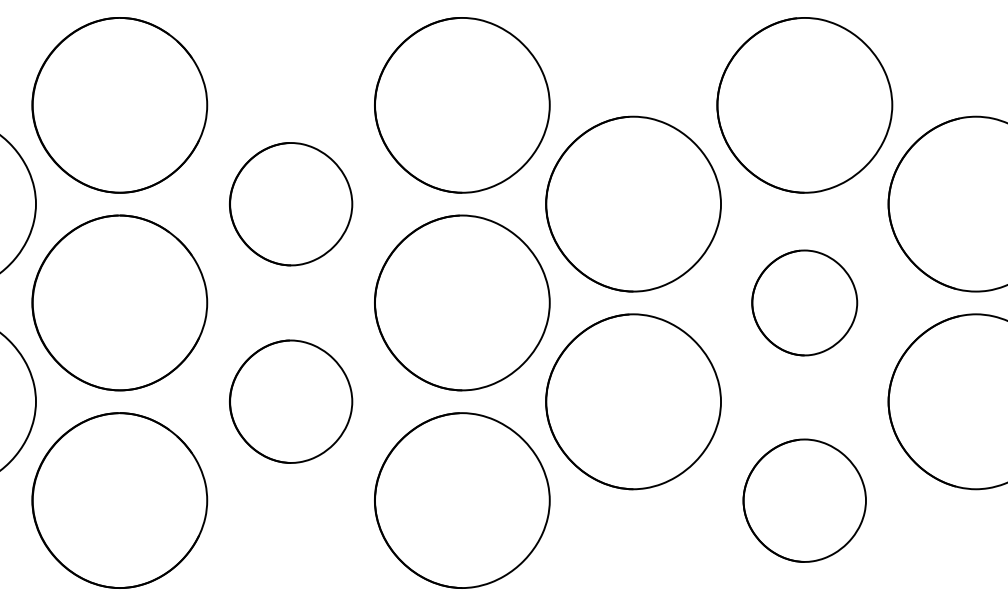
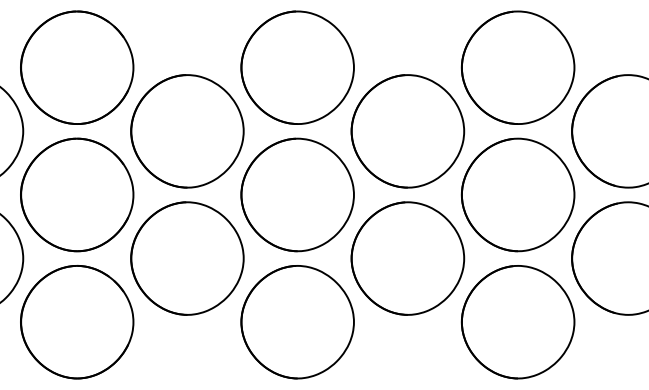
part: (291, 204) -> (187, 131), size x1.43
part: (803, 302) -> (517, 194), size x1.67
part: (291, 401) -> (187, 258), size x1.43
part: (803, 501) -> (517, 322), size x1.43

